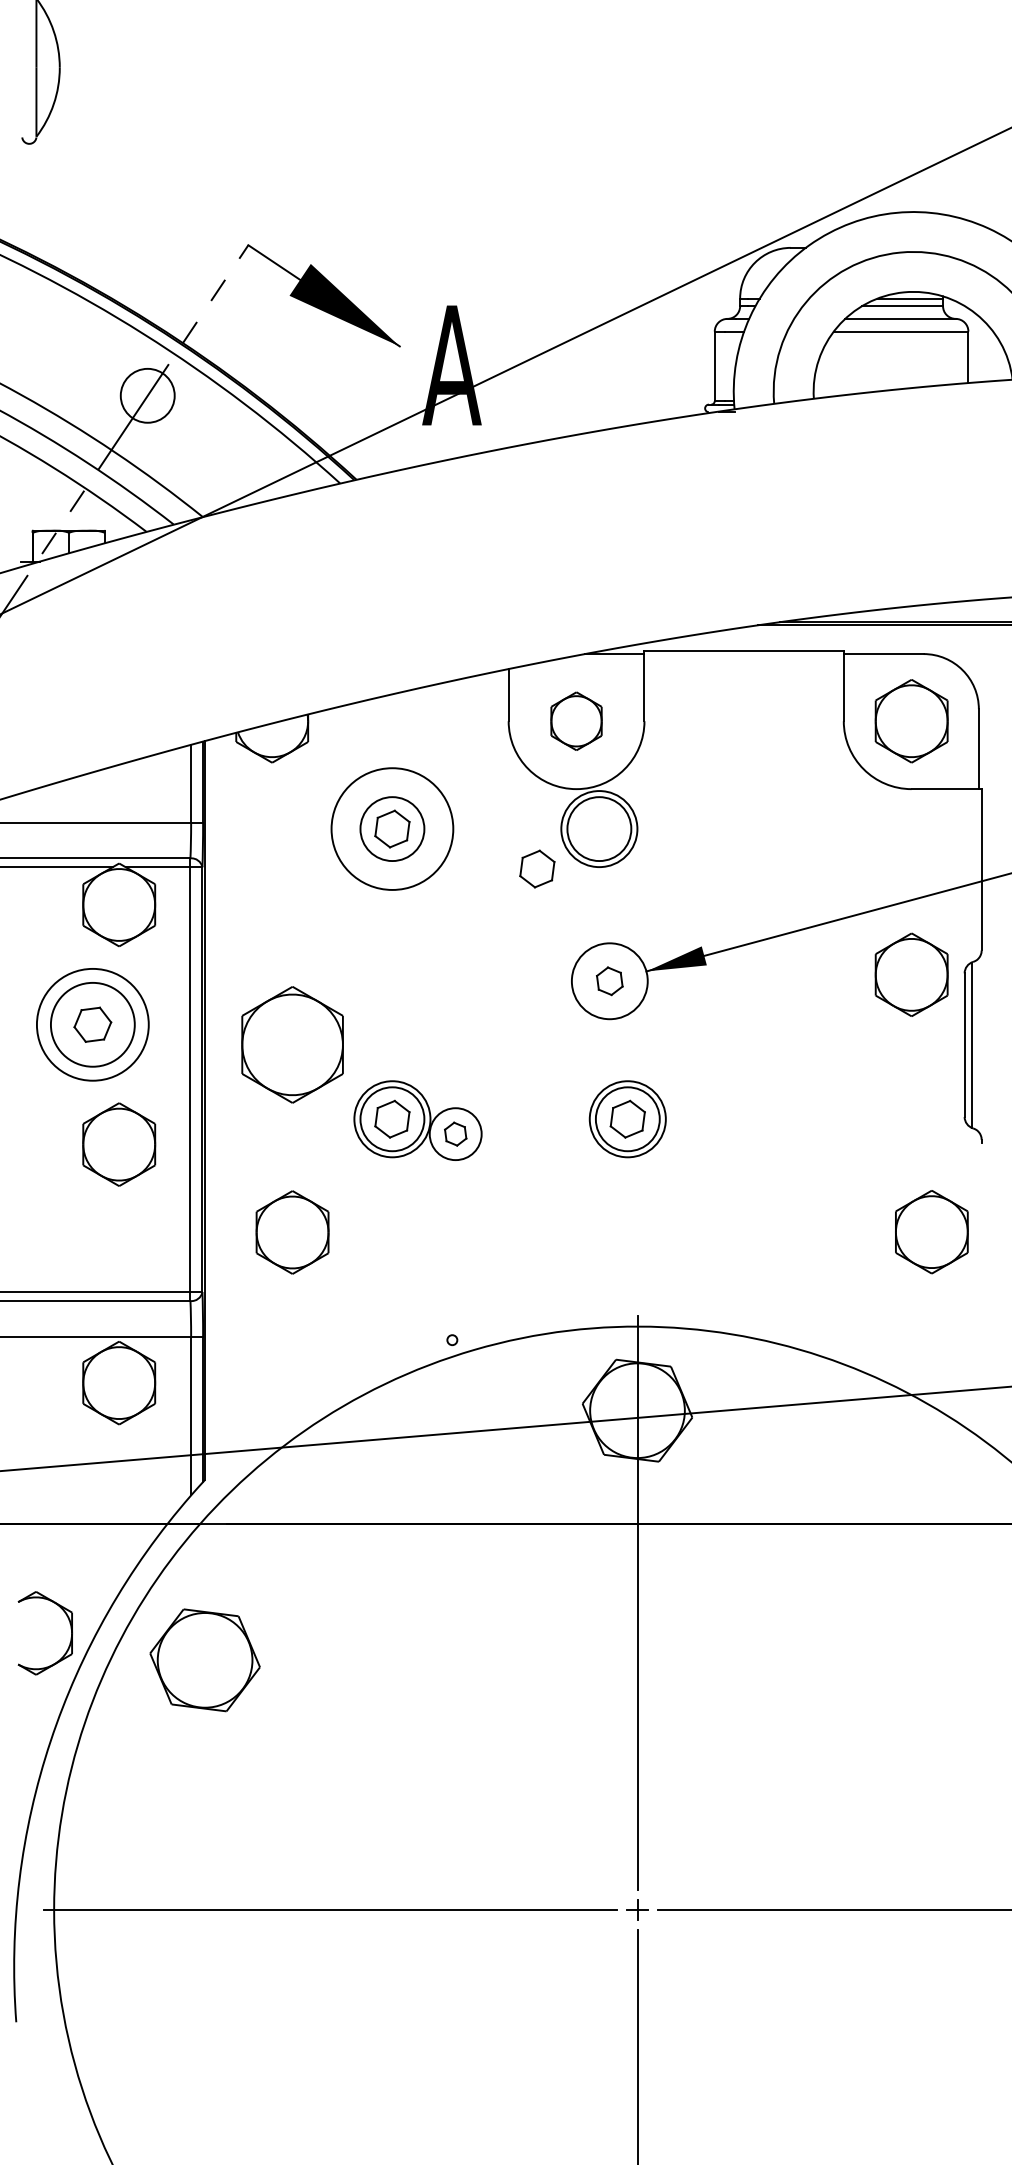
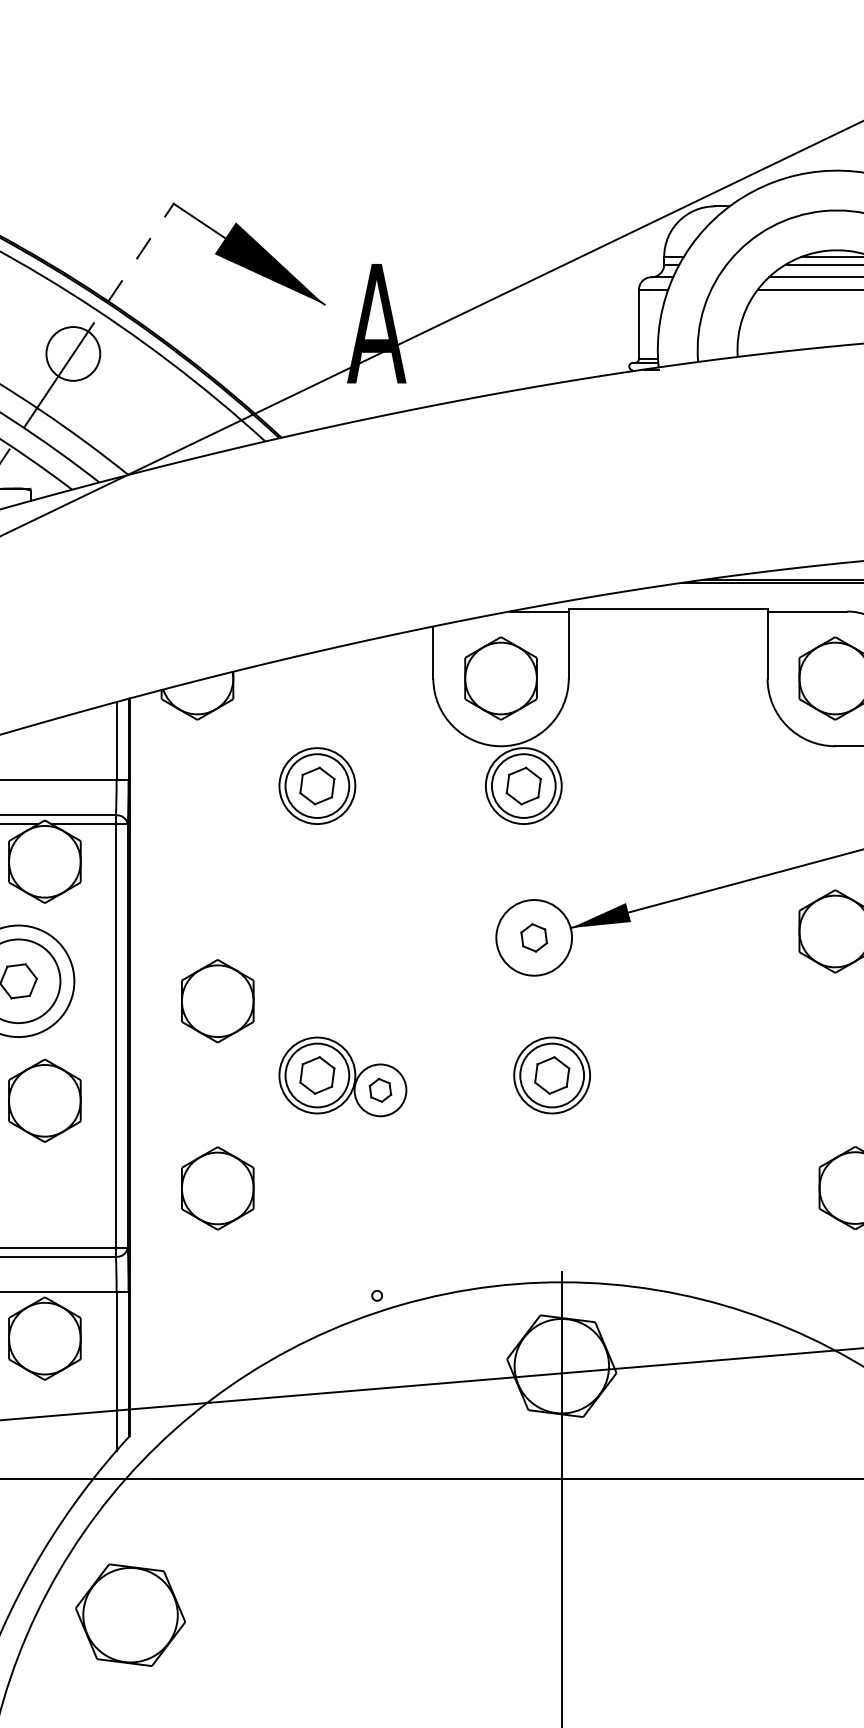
part: (576, 721) -> (500, 678), size x1.43
circle: (392, 829) -> (317, 786), size x0.62
part: (537, 868) -> (523, 785), moved
part: (292, 1044) -> (217, 1000), size x0.71

